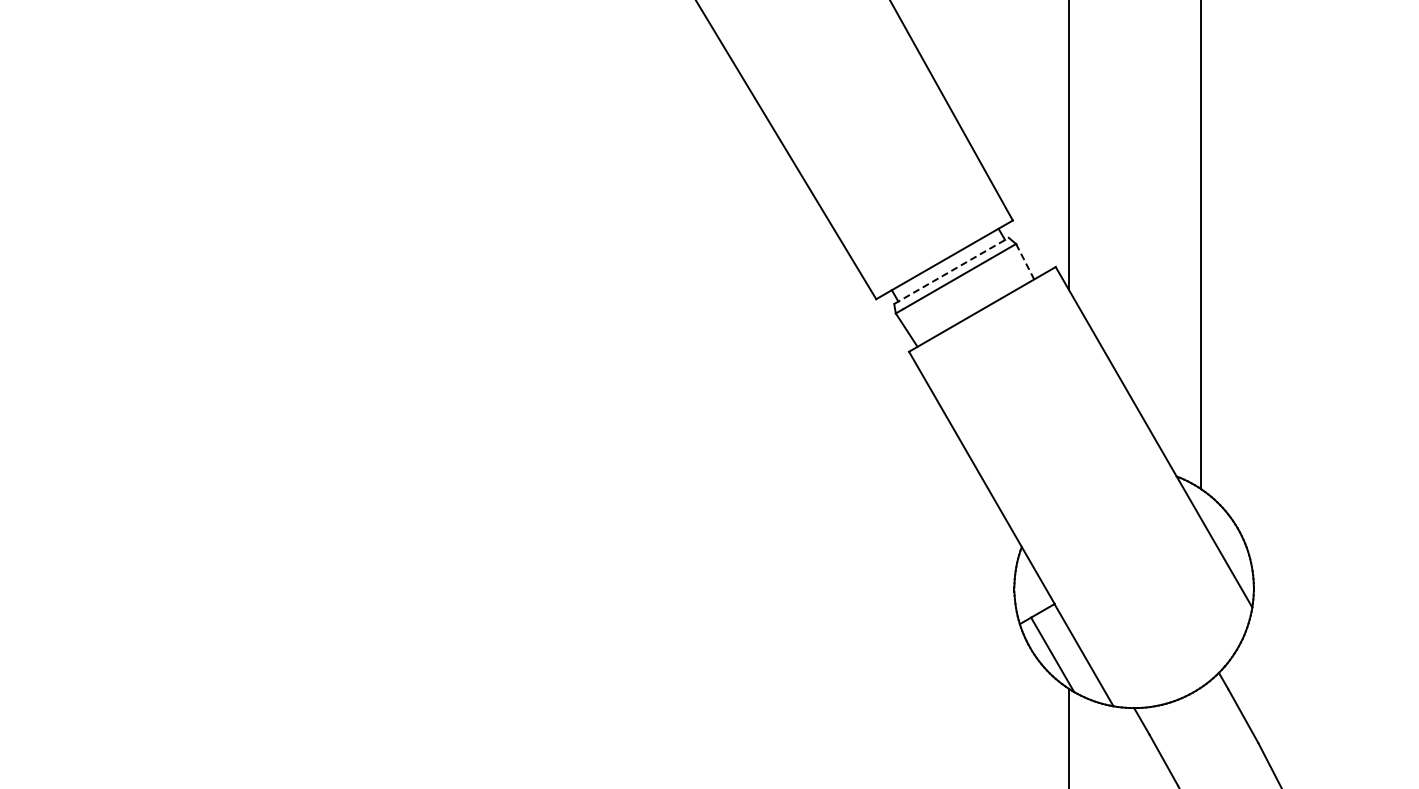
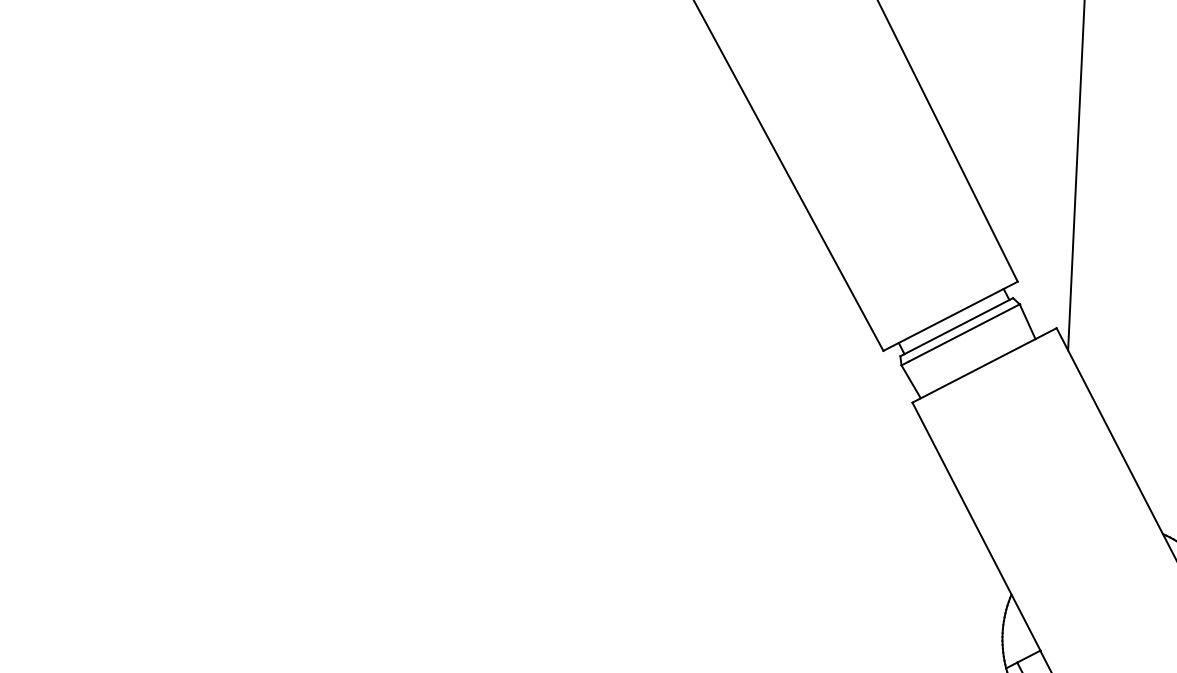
line: (1025, 261) -> (1027, 321), dashed -> solid
line: (951, 270) -> (956, 326), dashed -> solid

